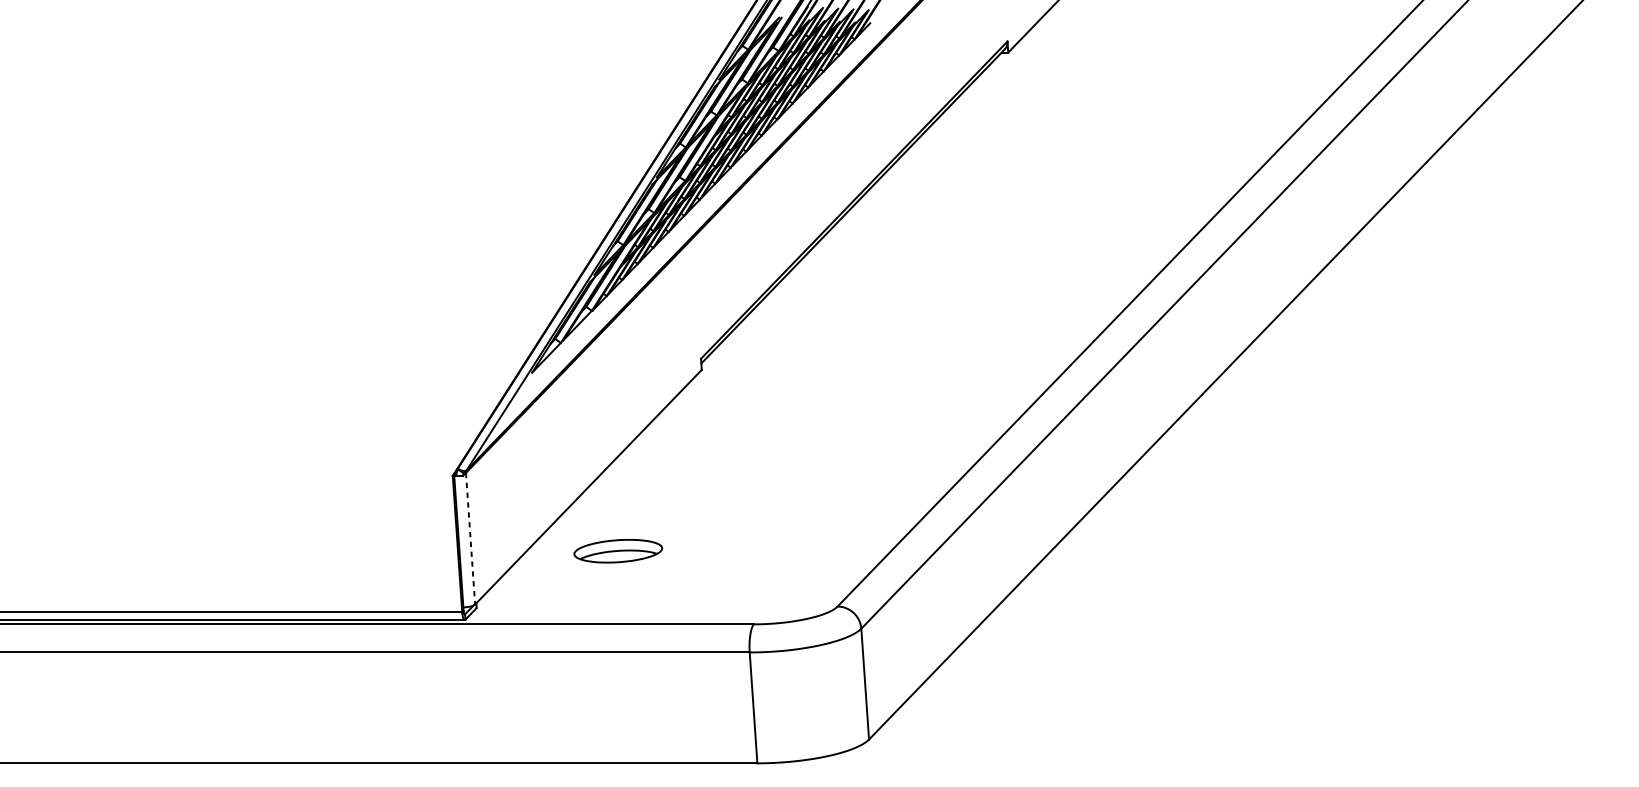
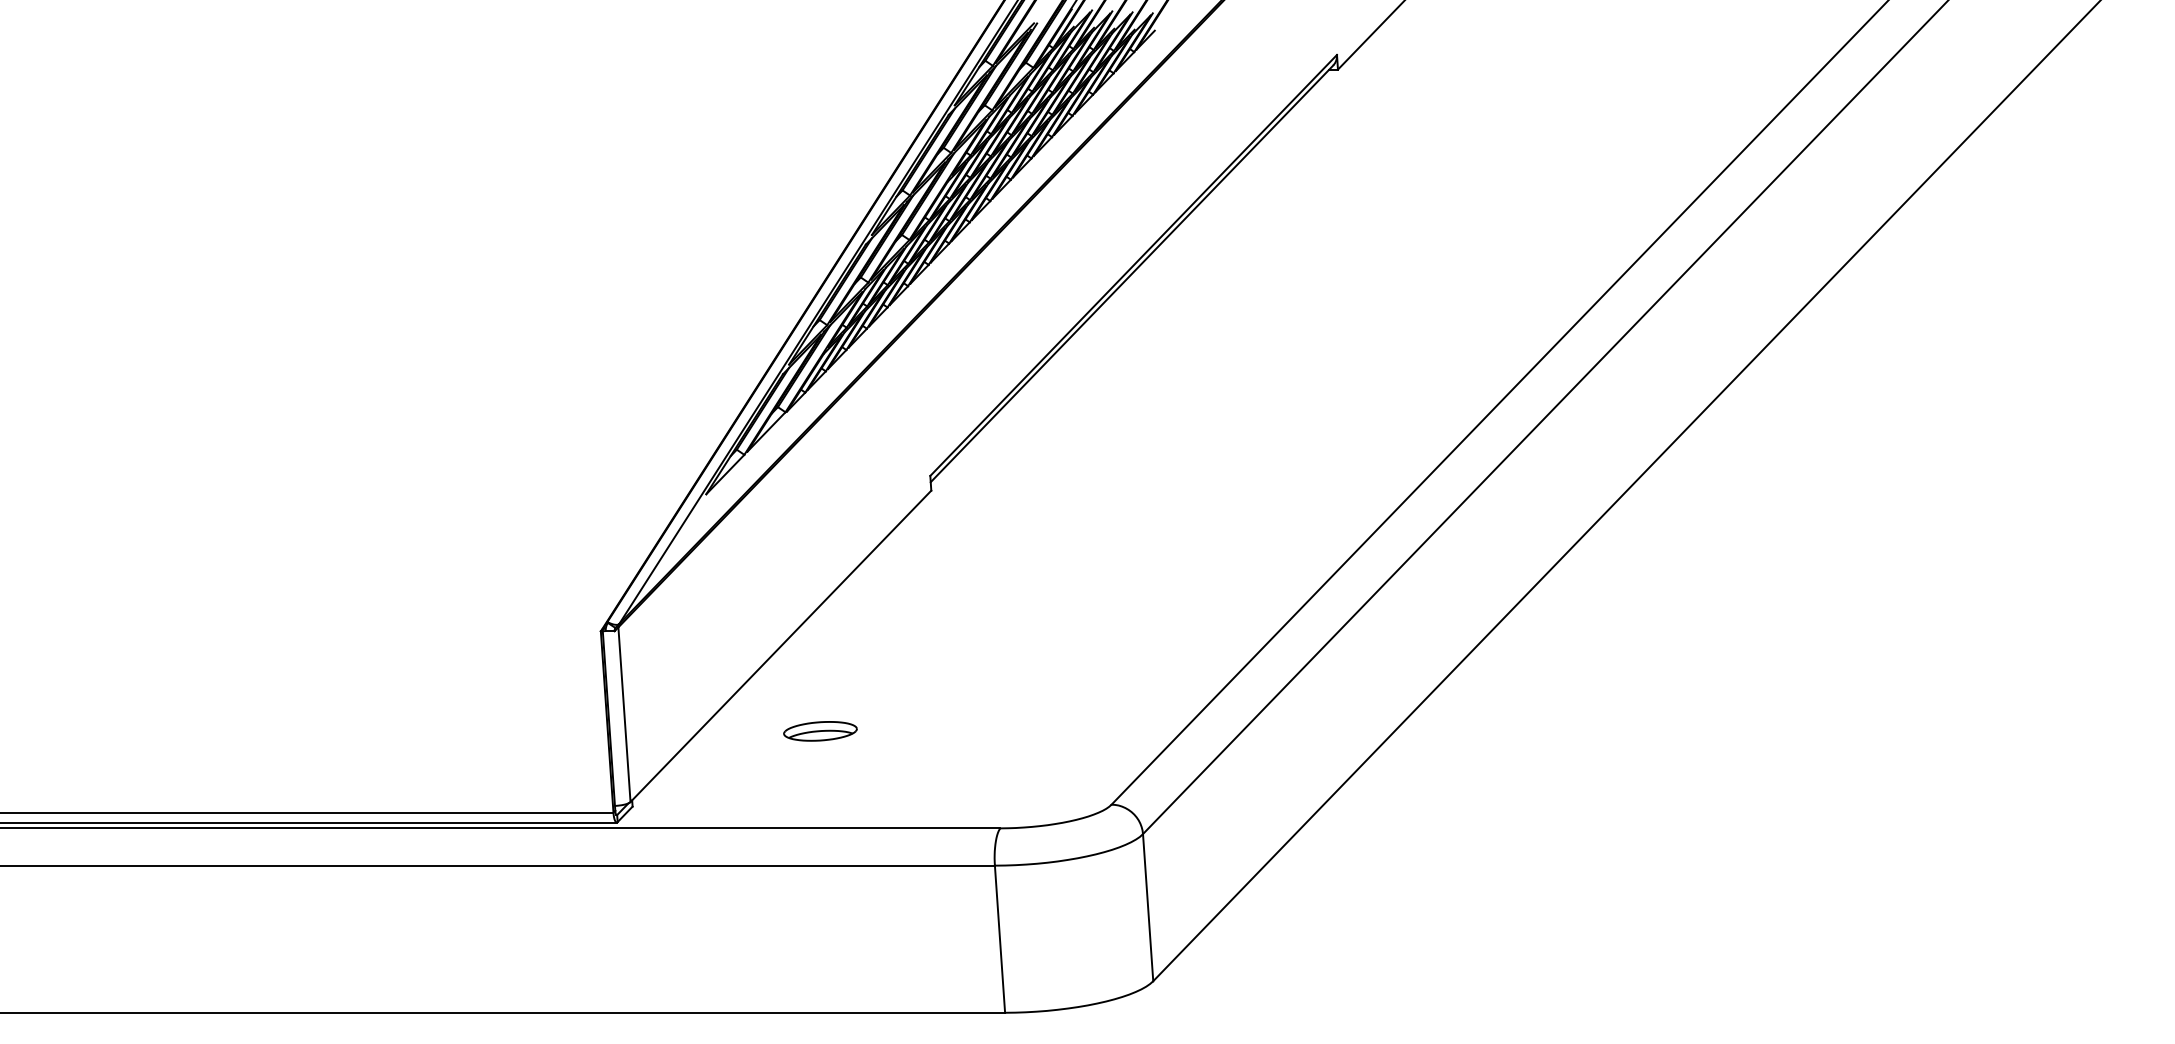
line: (470, 538) -> (624, 714), dashed -> solid
part: (618, 551) -> (820, 731), size x0.62

